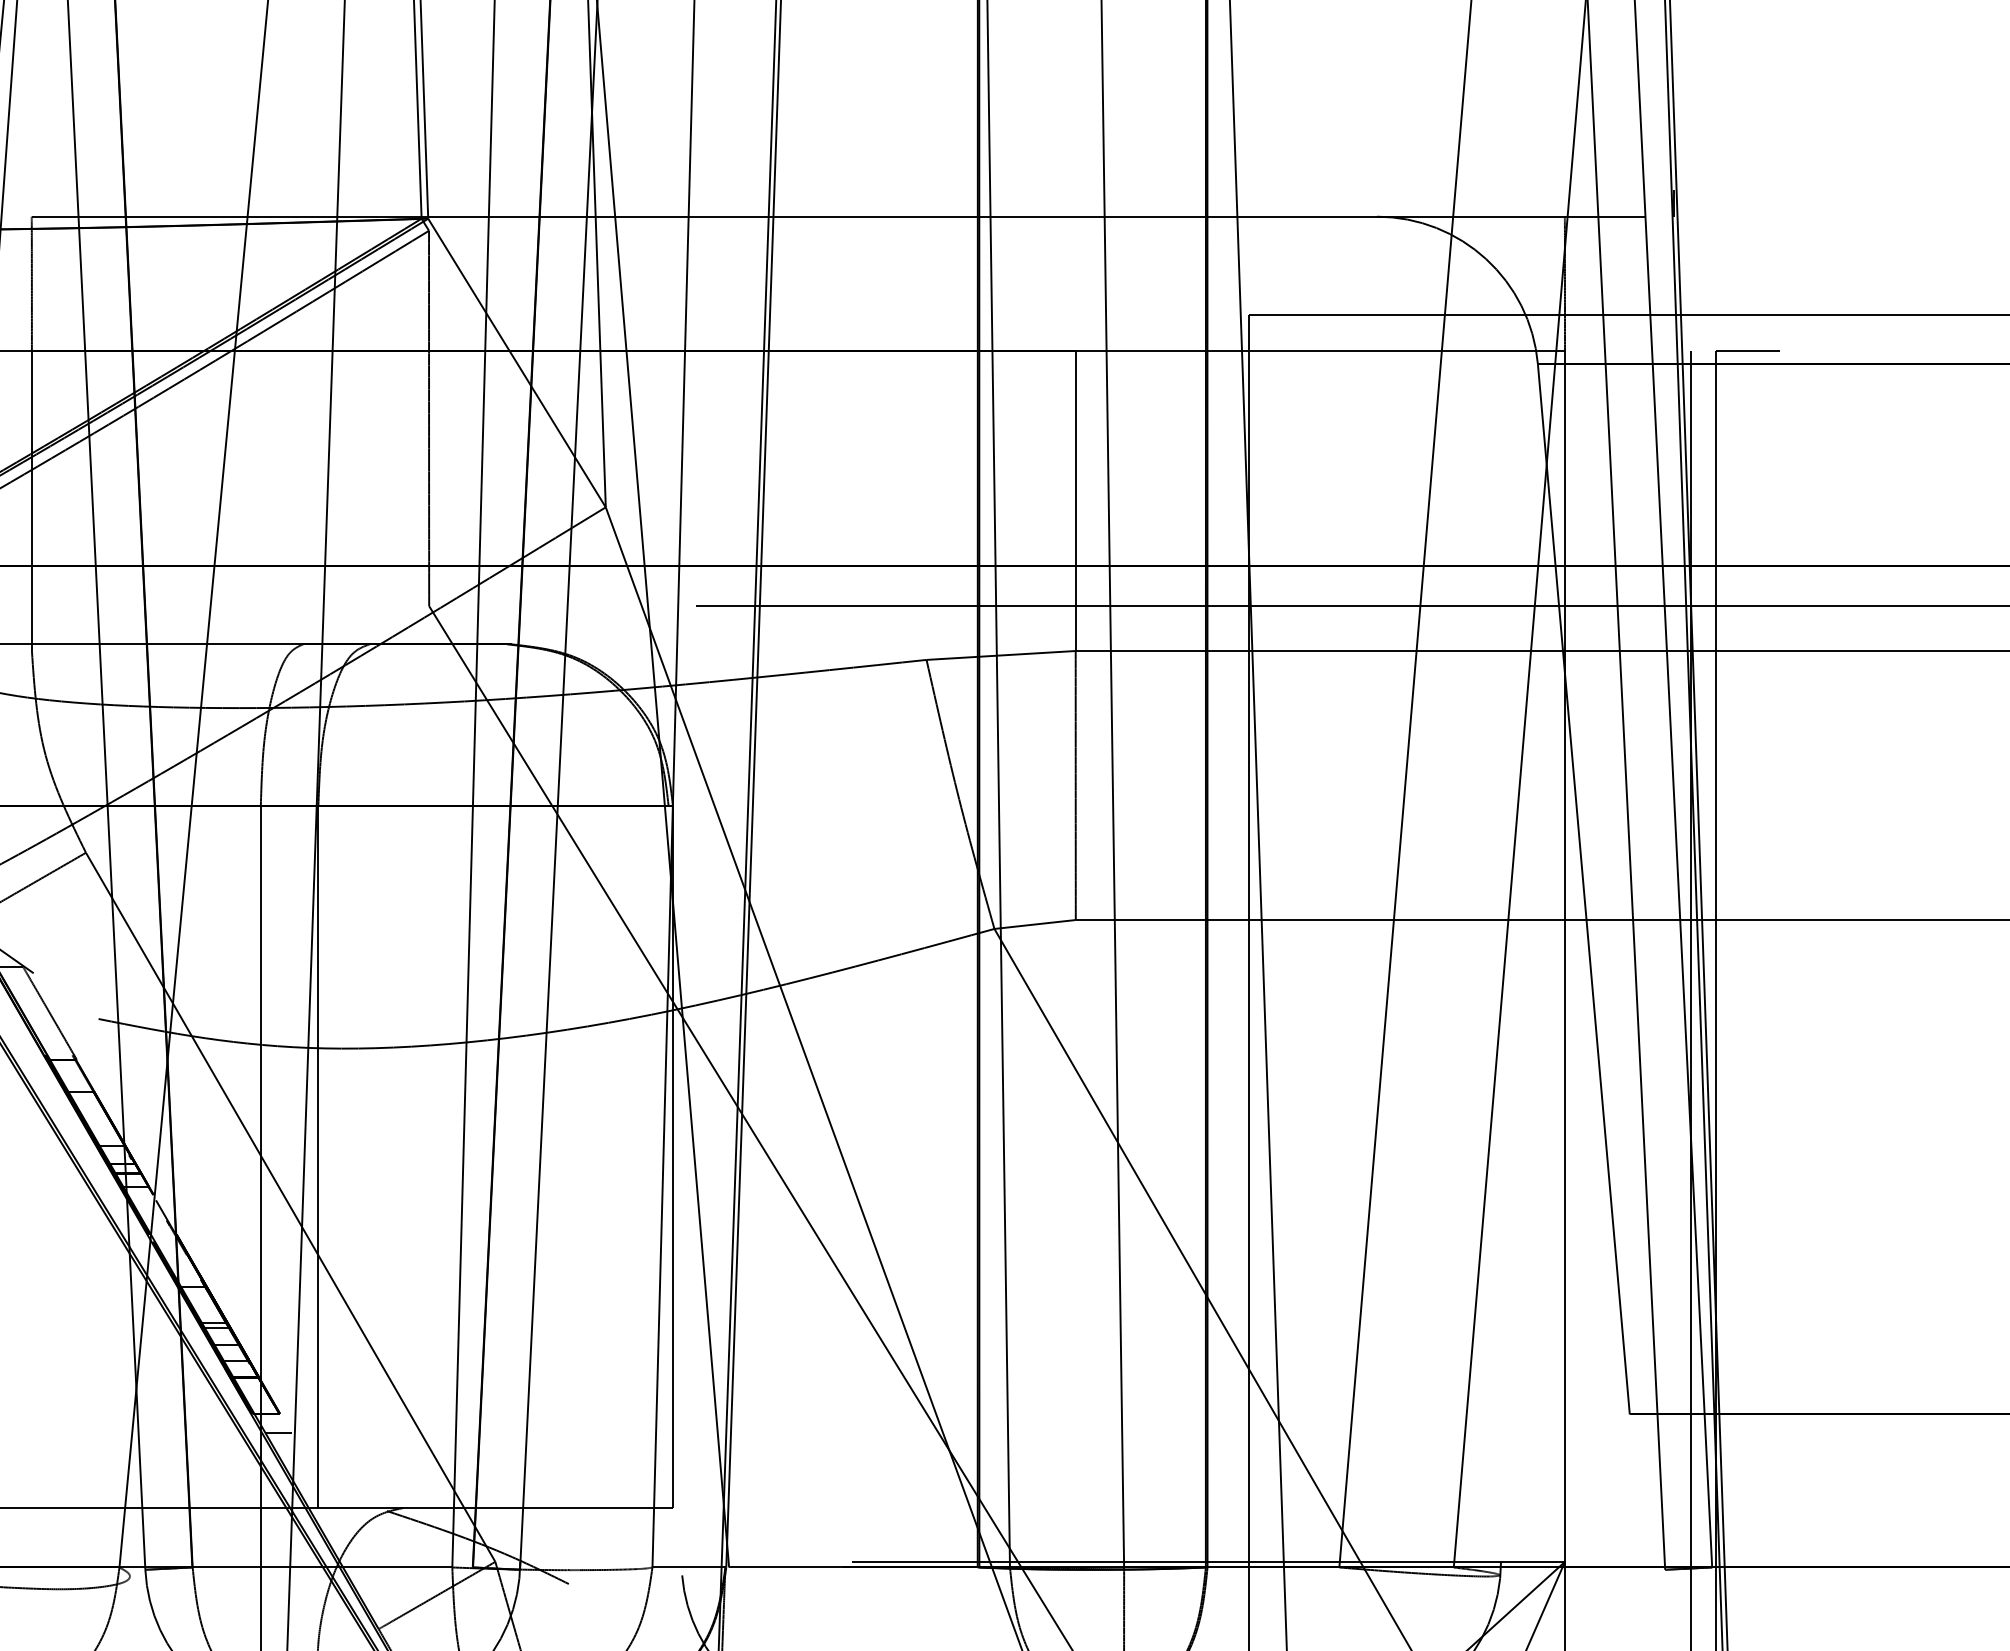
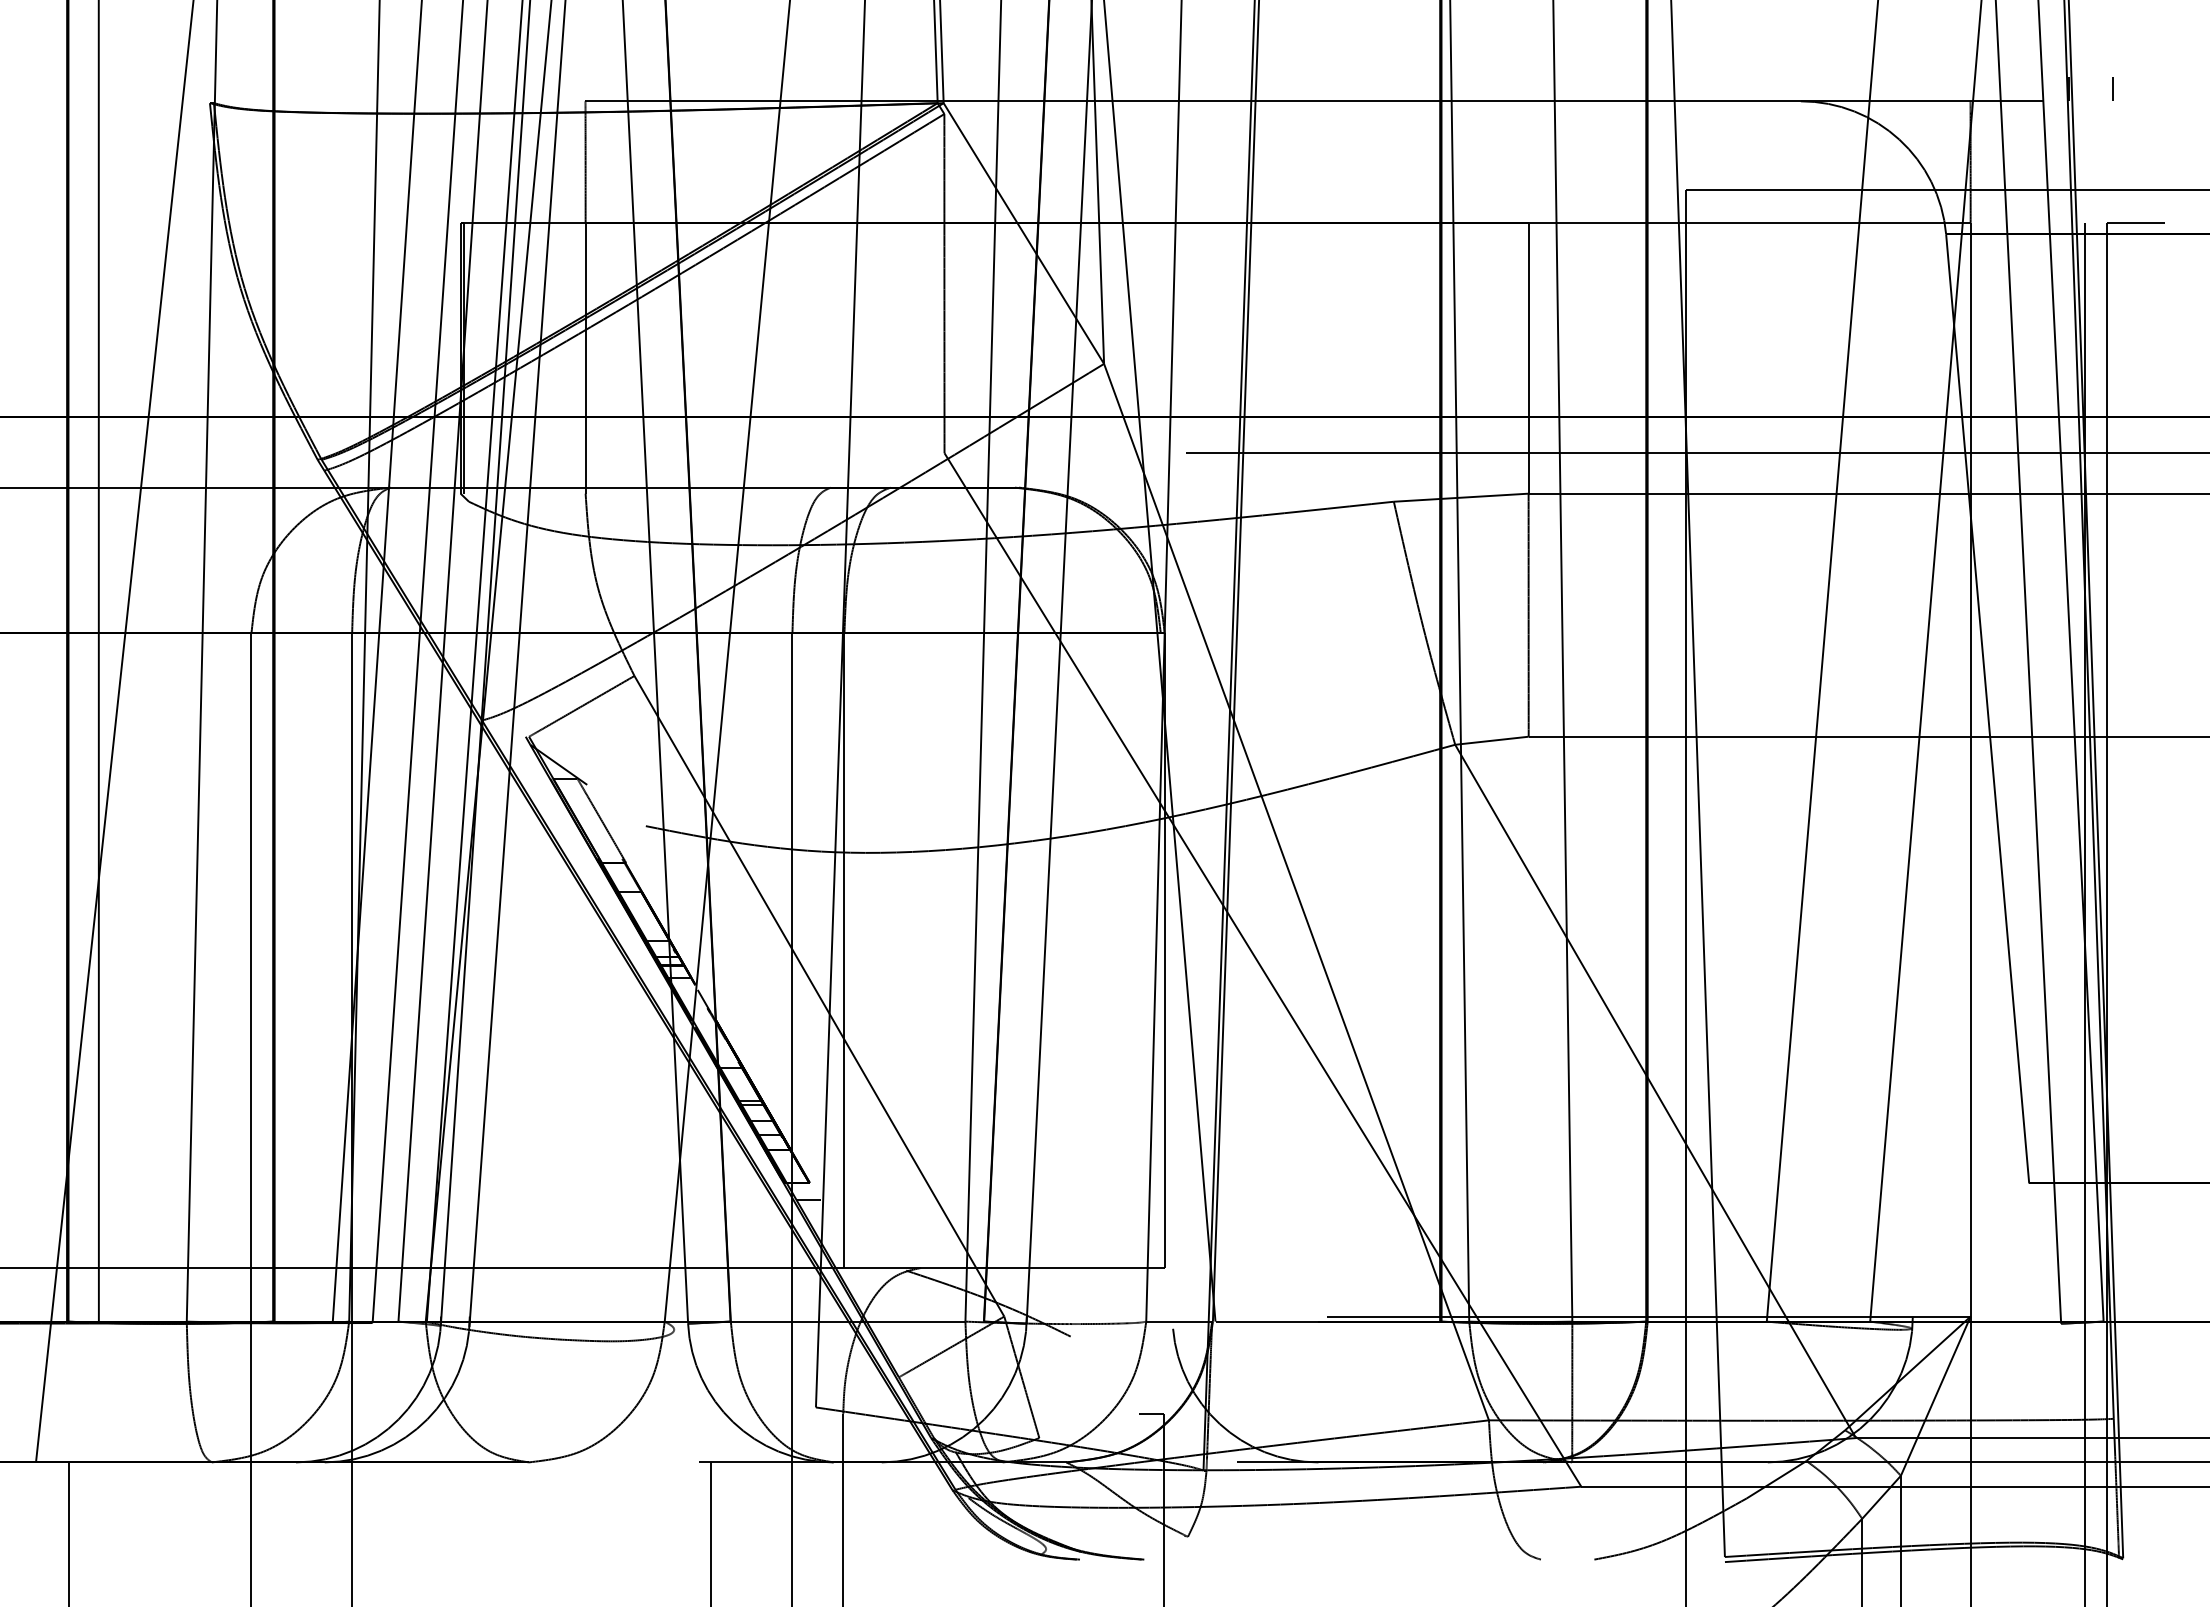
line: (1723, 203) -> (2113, 89), added

